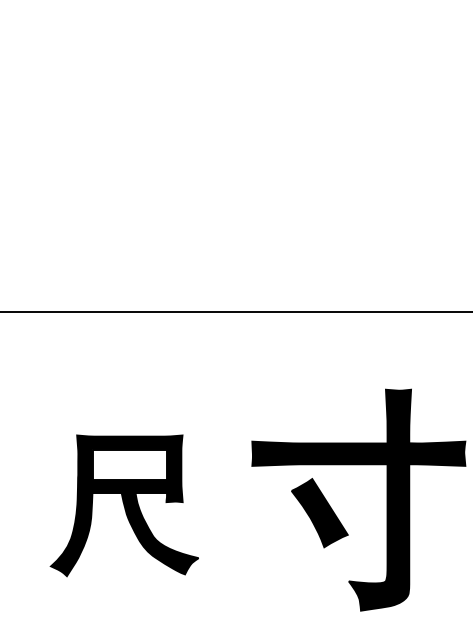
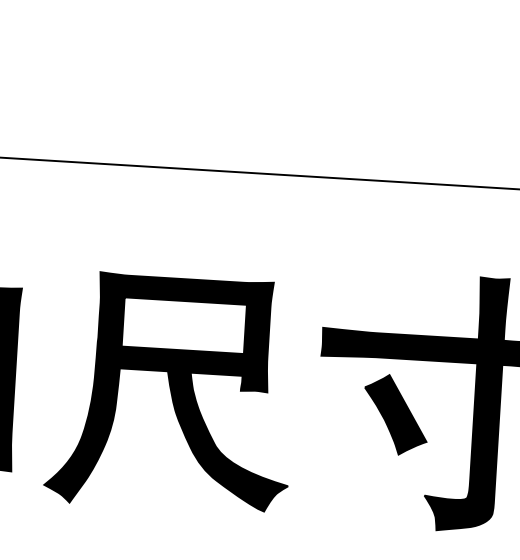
part: (124, 505) -> (171, 392), size x1.43

